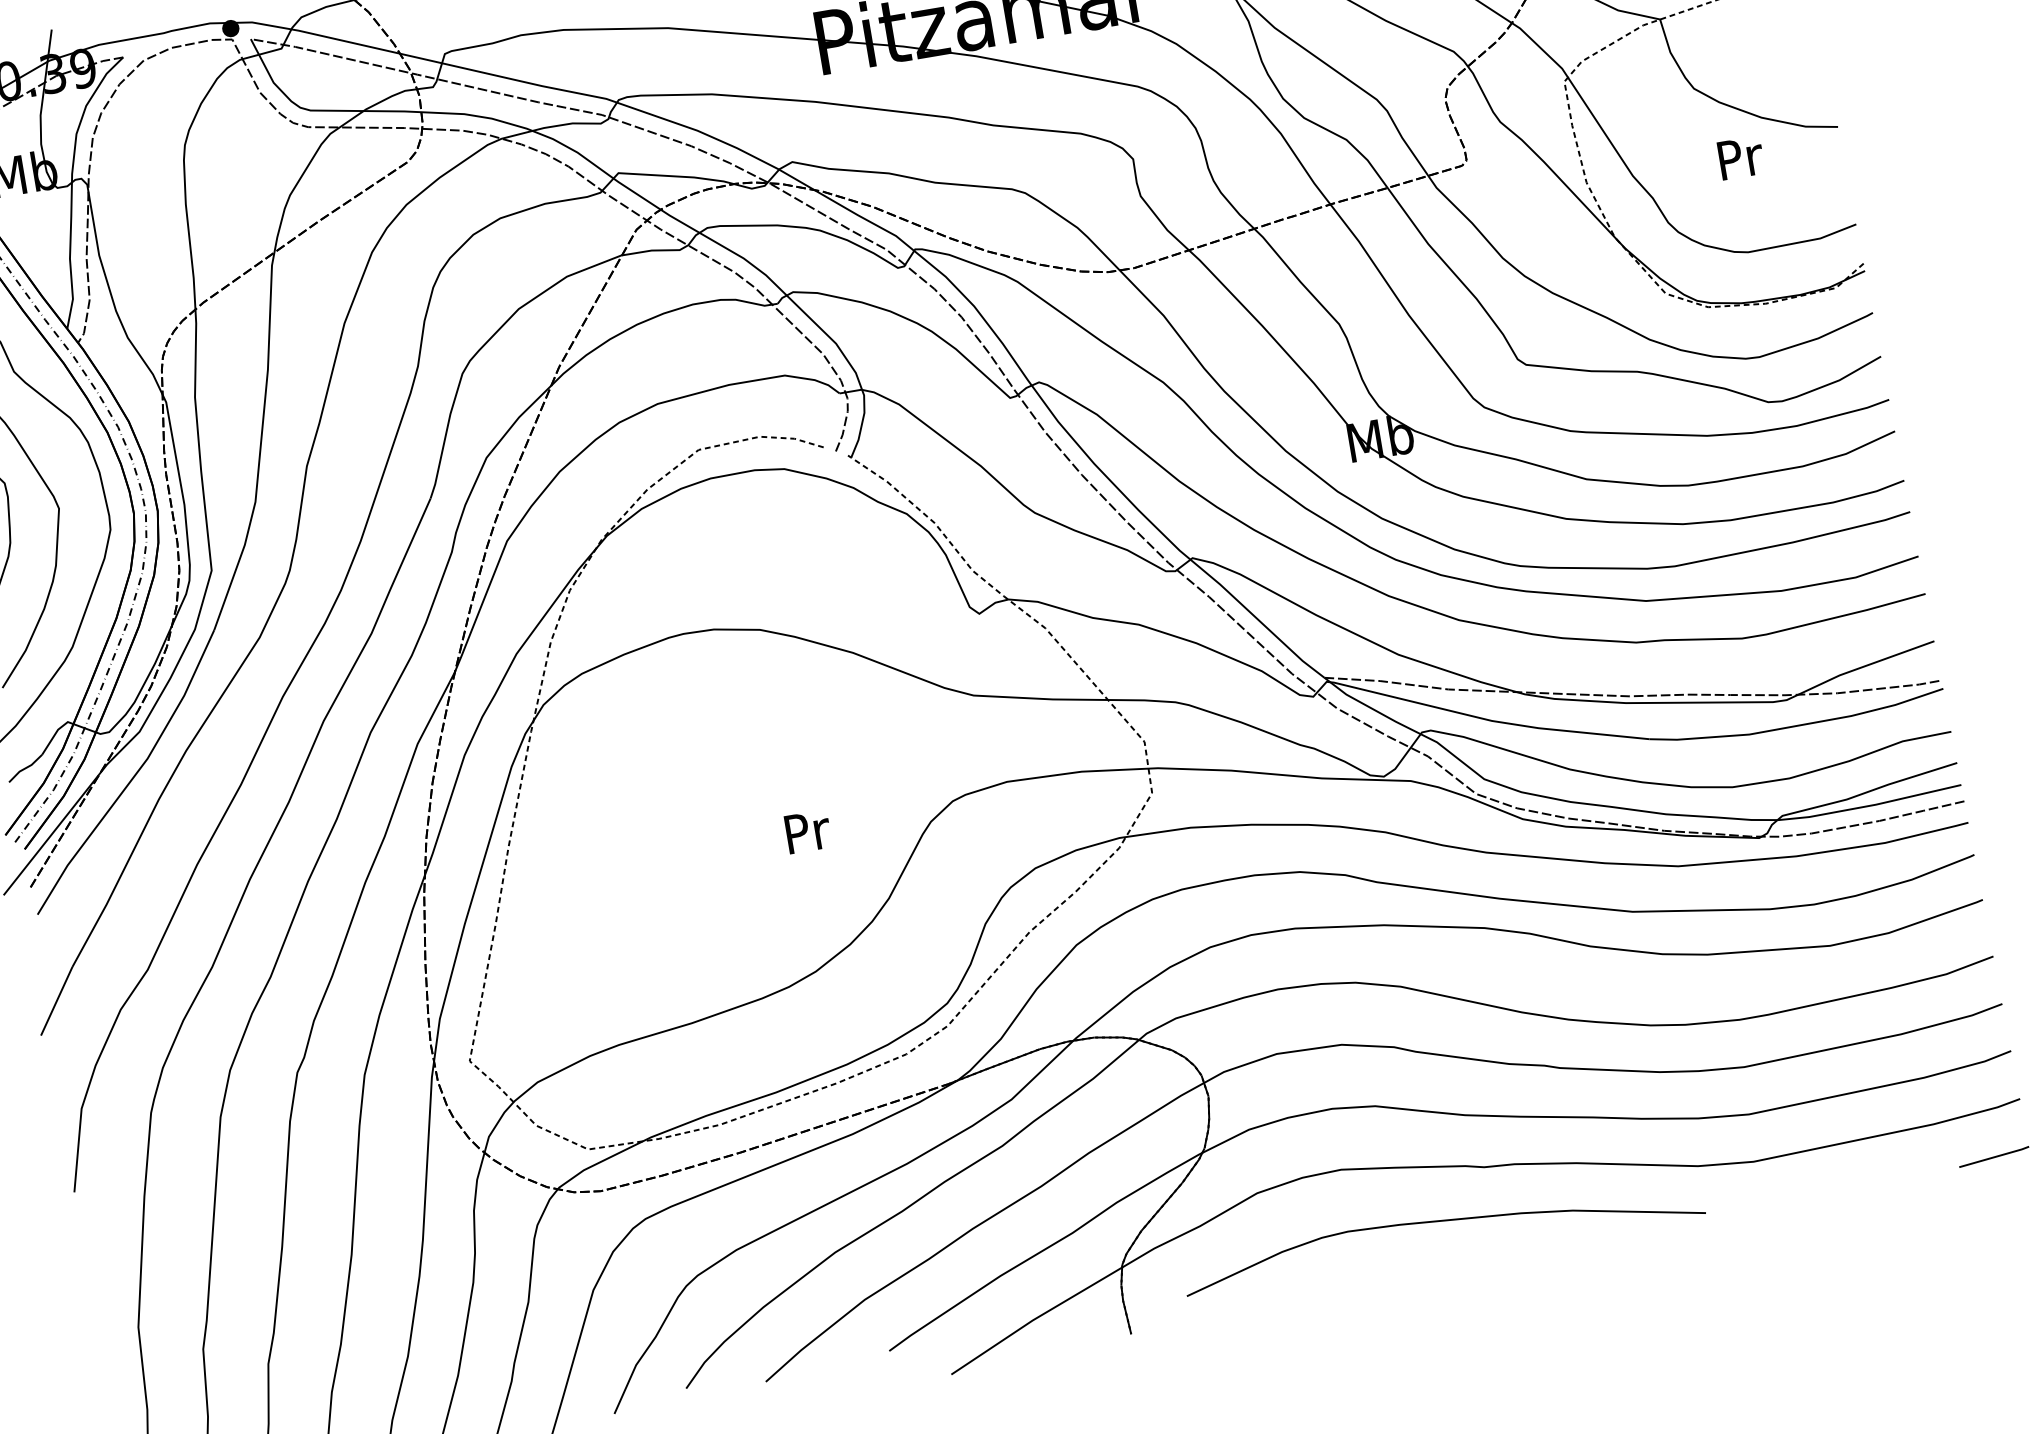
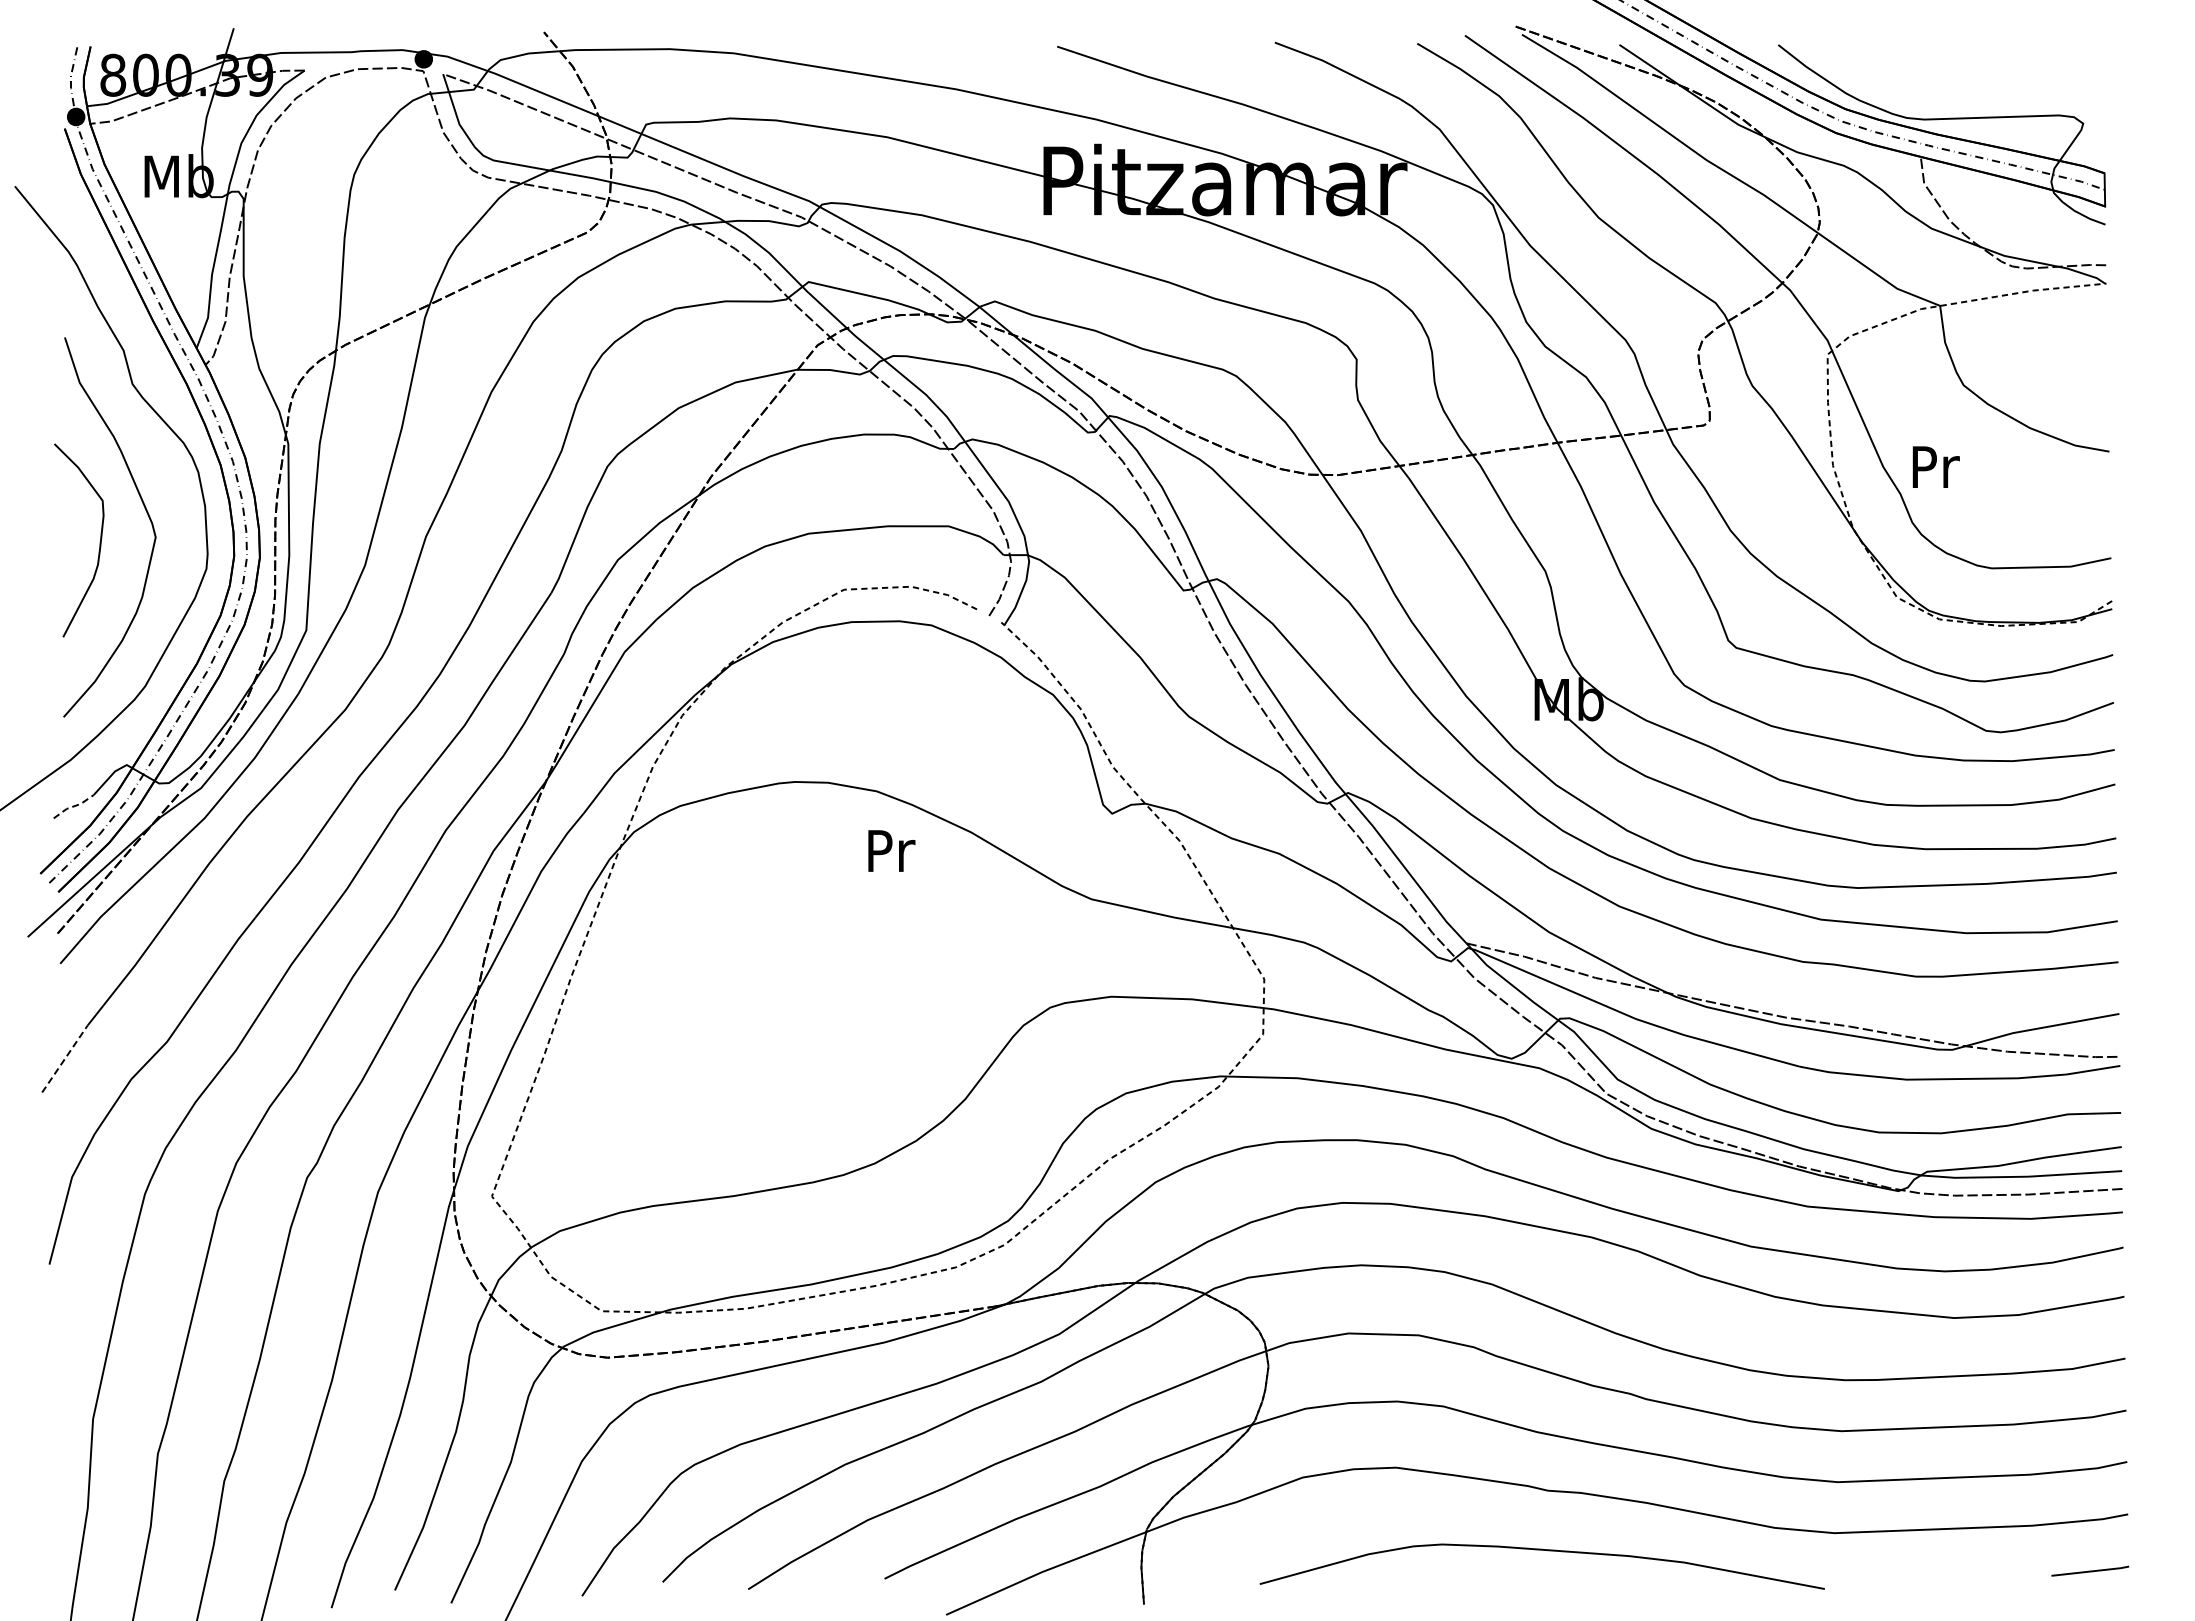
text: (1740, 157) -> (1935, 466), moved
line: (25, 768) -> (73, 806), solid -> dashed
text: (807, 831) -> (891, 850), moved
line: (56, 1000) -> (64, 1058), solid -> dashed
curve: (1440, 1221) -> (1541, 1550), moved

